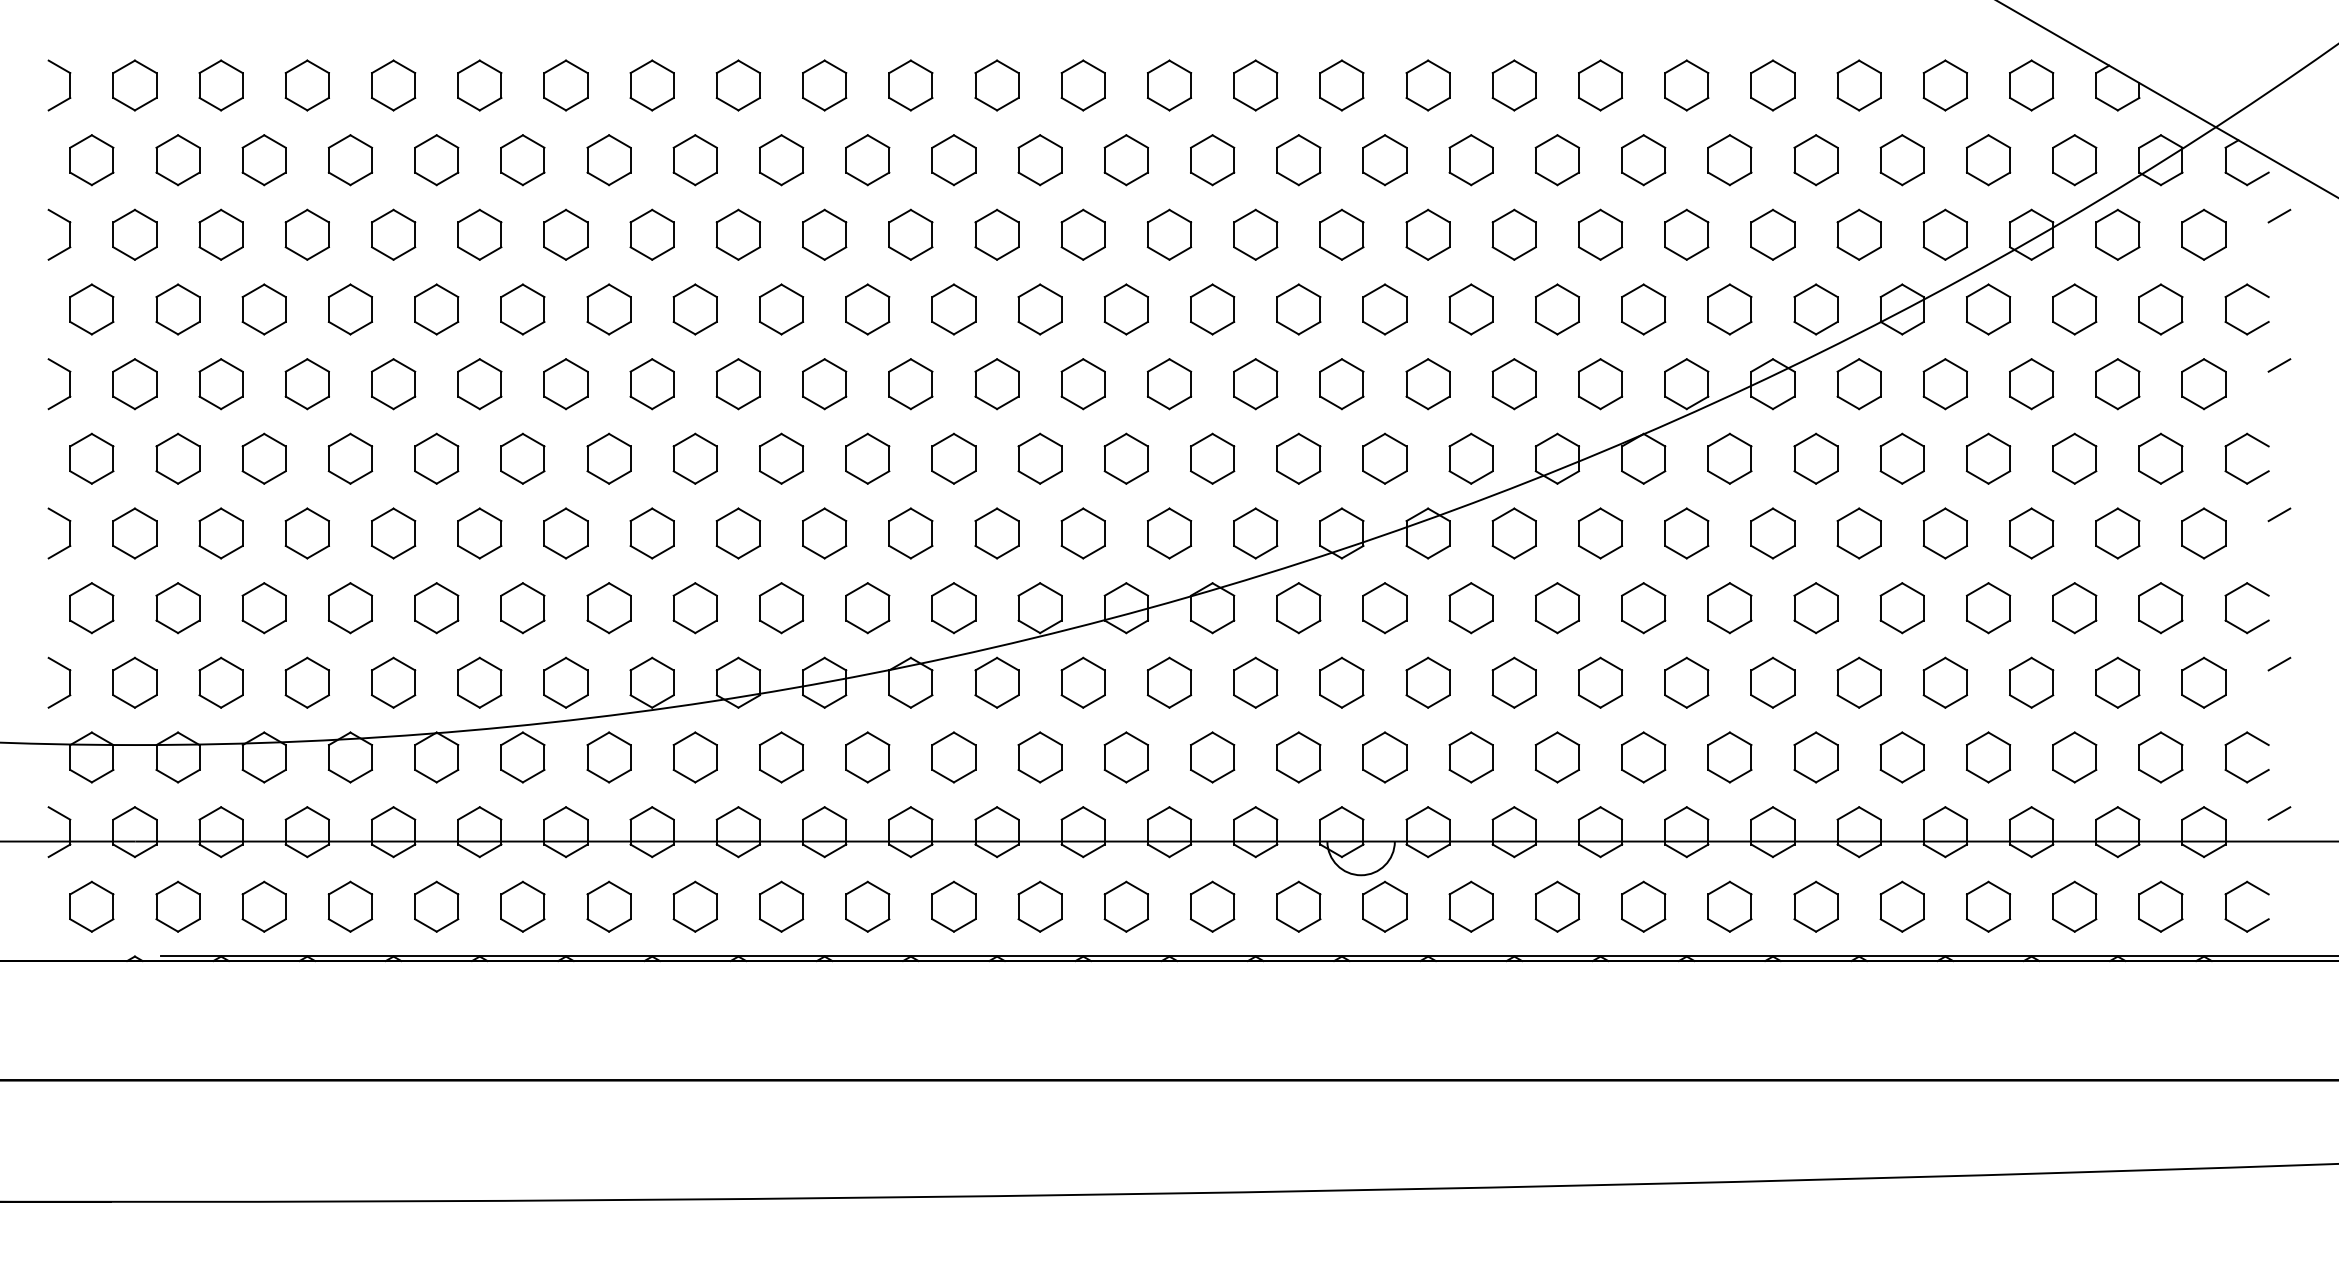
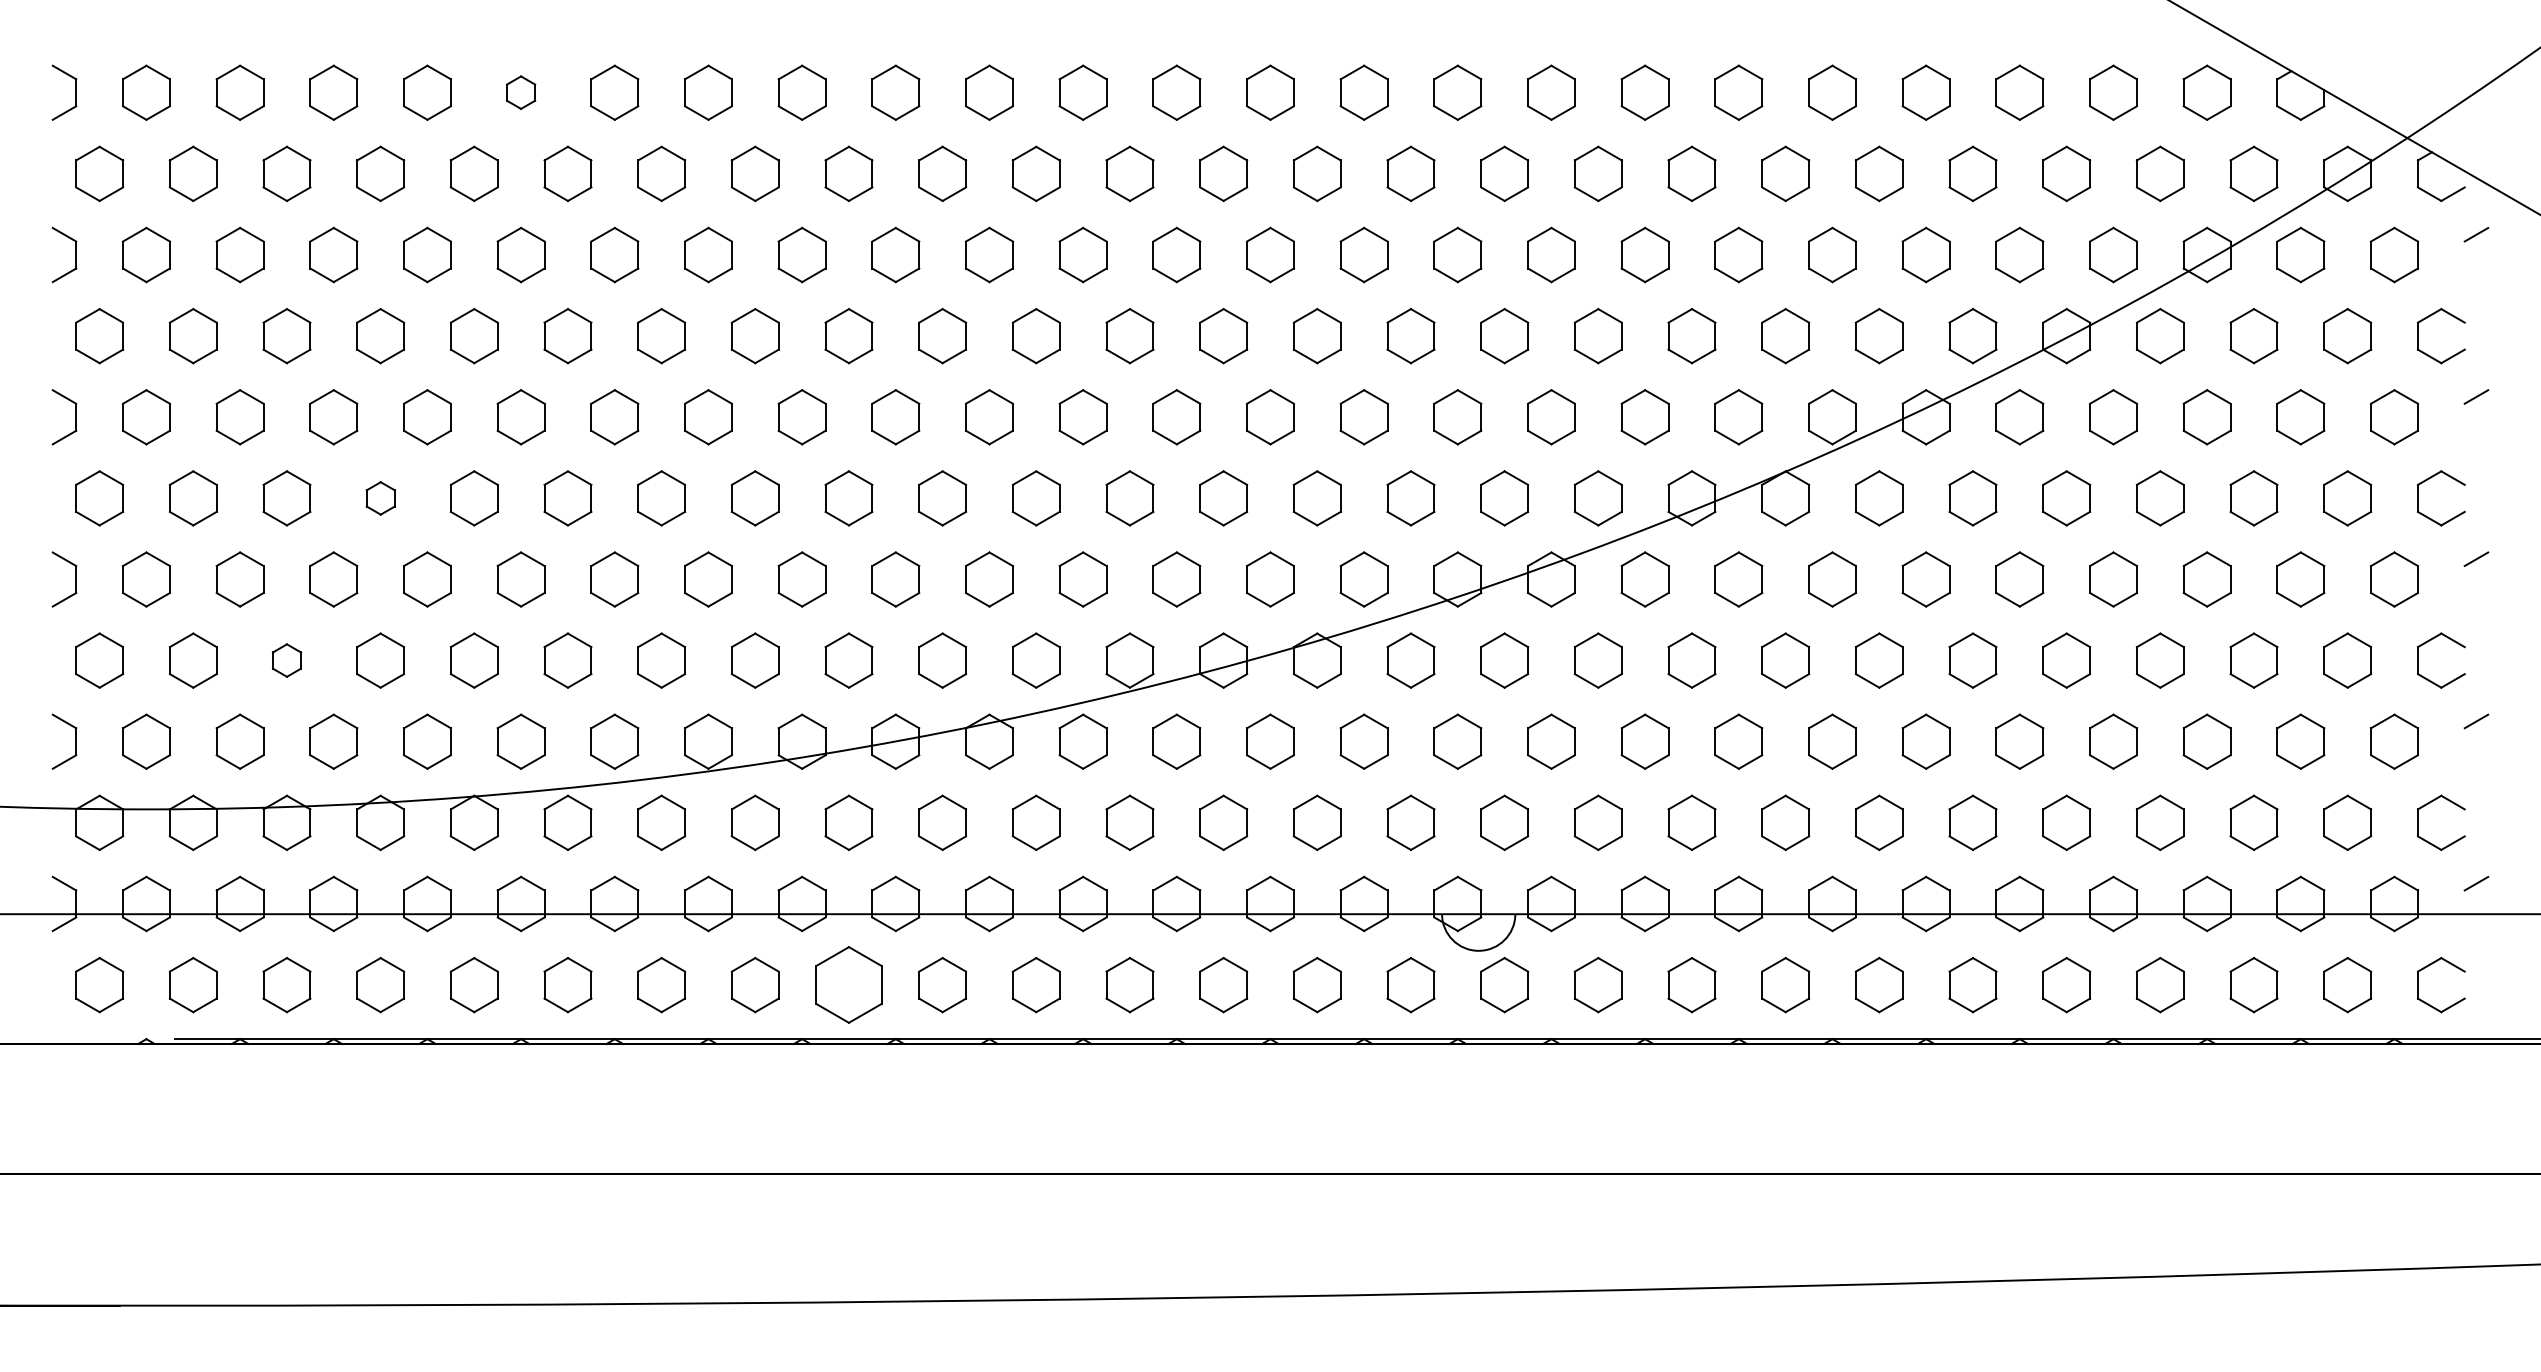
part: (479, 85) -> (520, 92), size x0.6
part: (350, 458) -> (380, 498), size x0.6
part: (263, 608) -> (286, 660), size x0.6
part: (781, 907) -> (848, 985), size x1.4

